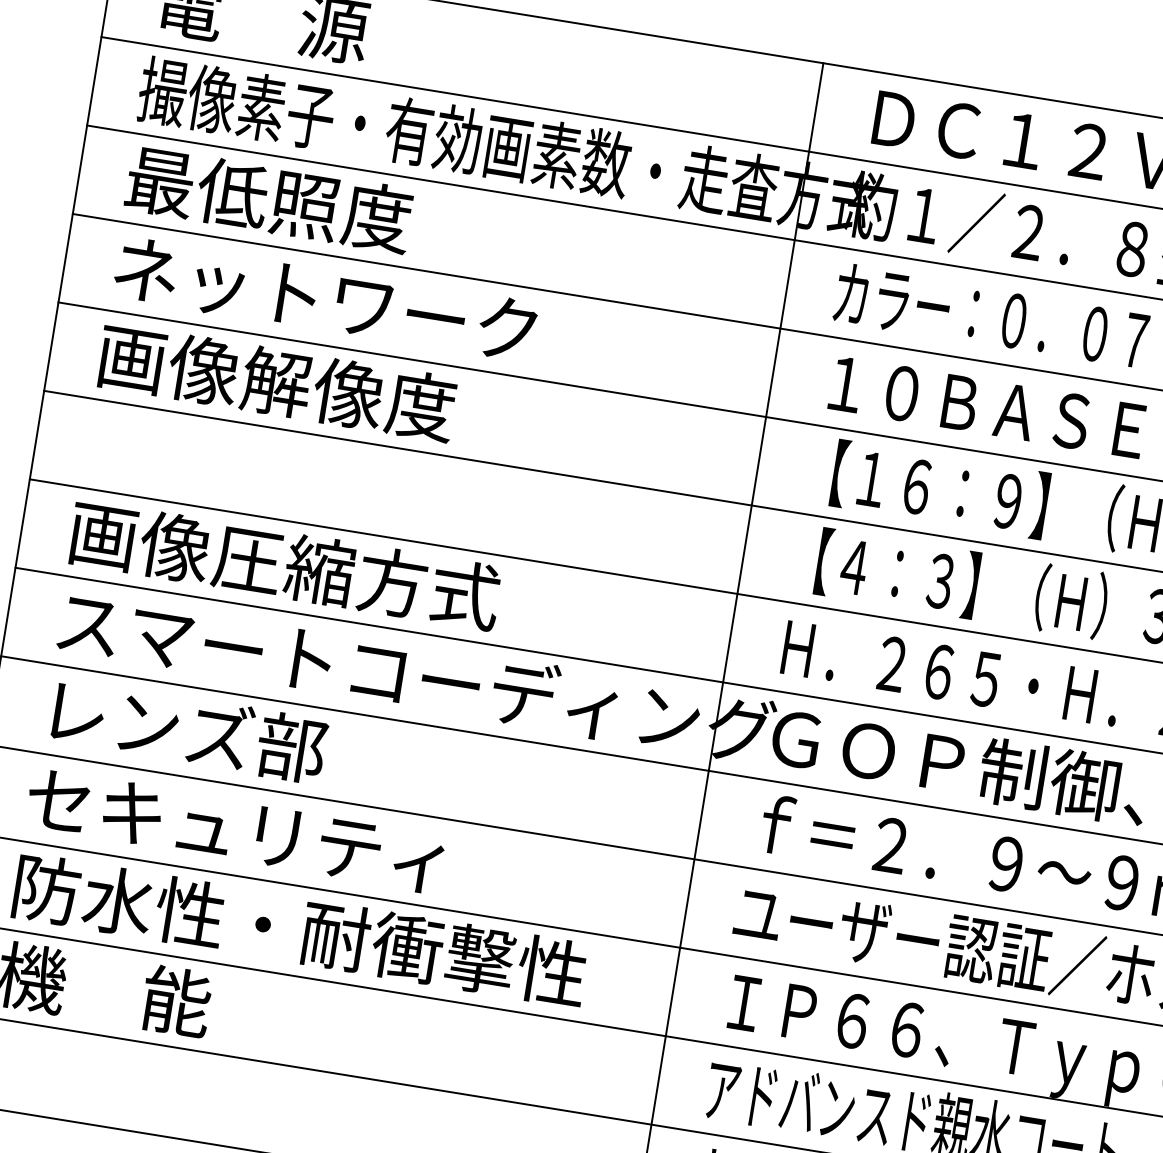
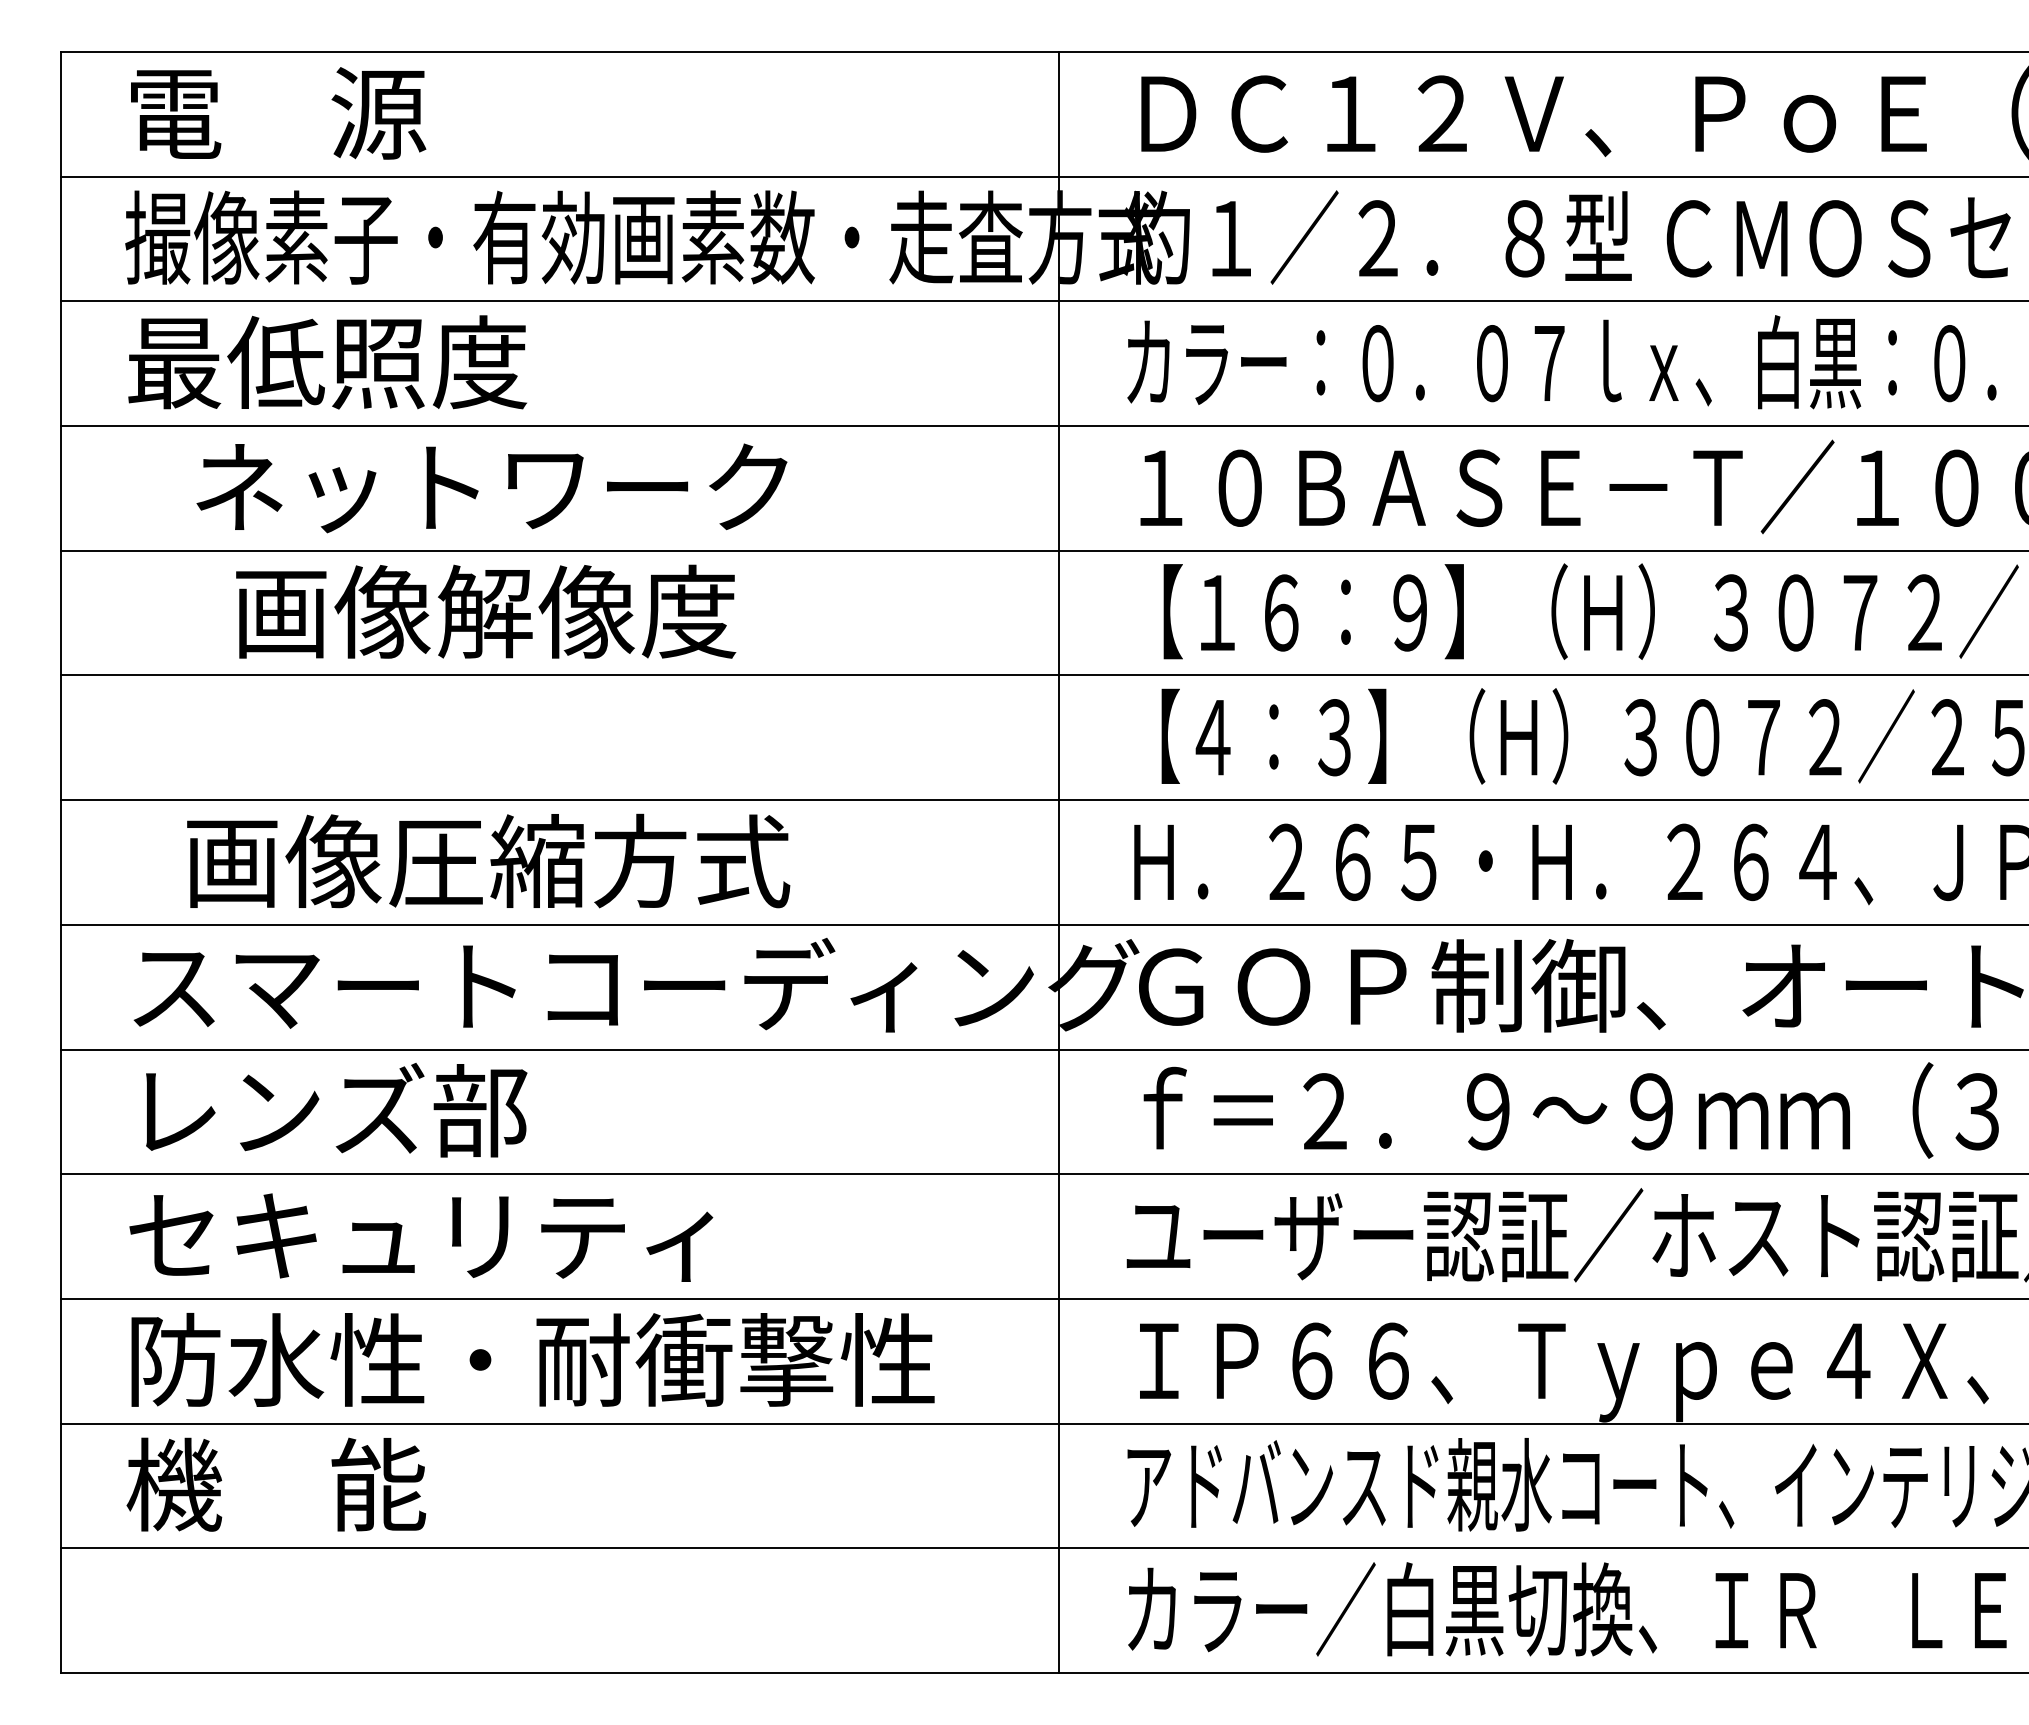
text: (324, 300) -> (491, 488), moved
text: (277, 382) -> (486, 611), moved
text: (285, 564) -> (488, 860), moved

